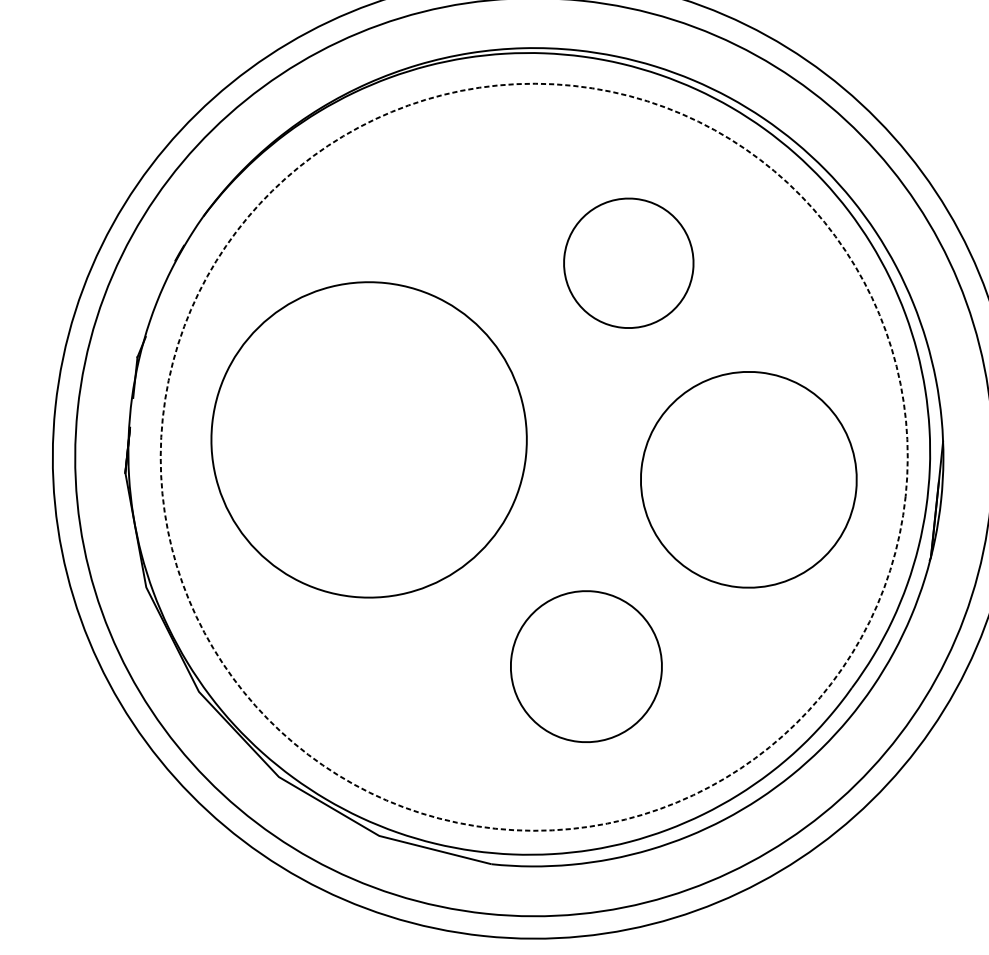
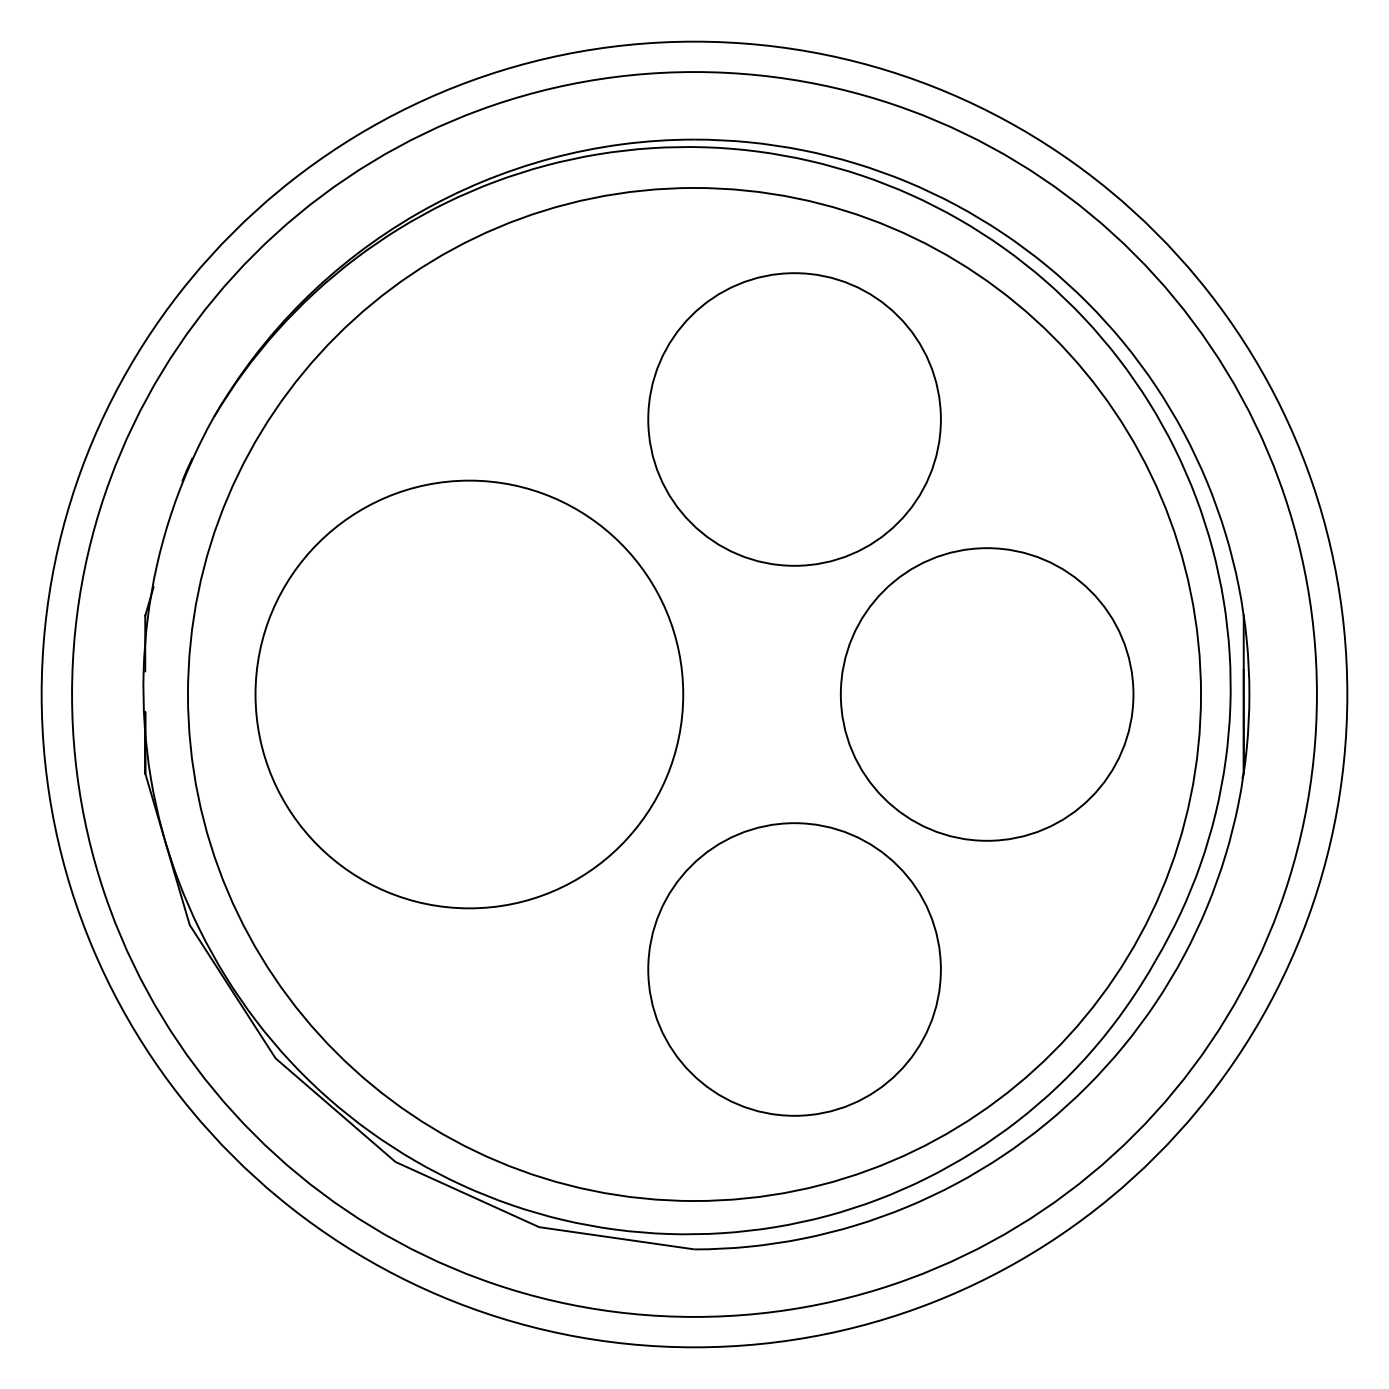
circle: (628, 263) -> (794, 419), size x1.67
circle: (534, 457) -> (694, 694), dashed -> solid
circle: (586, 666) -> (794, 969), size x1.43

